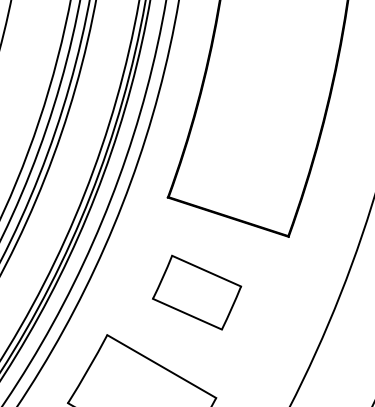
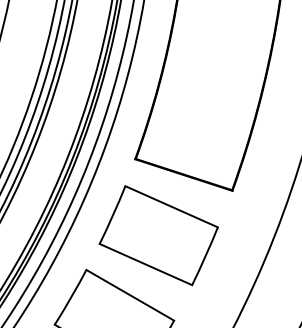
part: (196, 292) -> (158, 235), size x1.67

